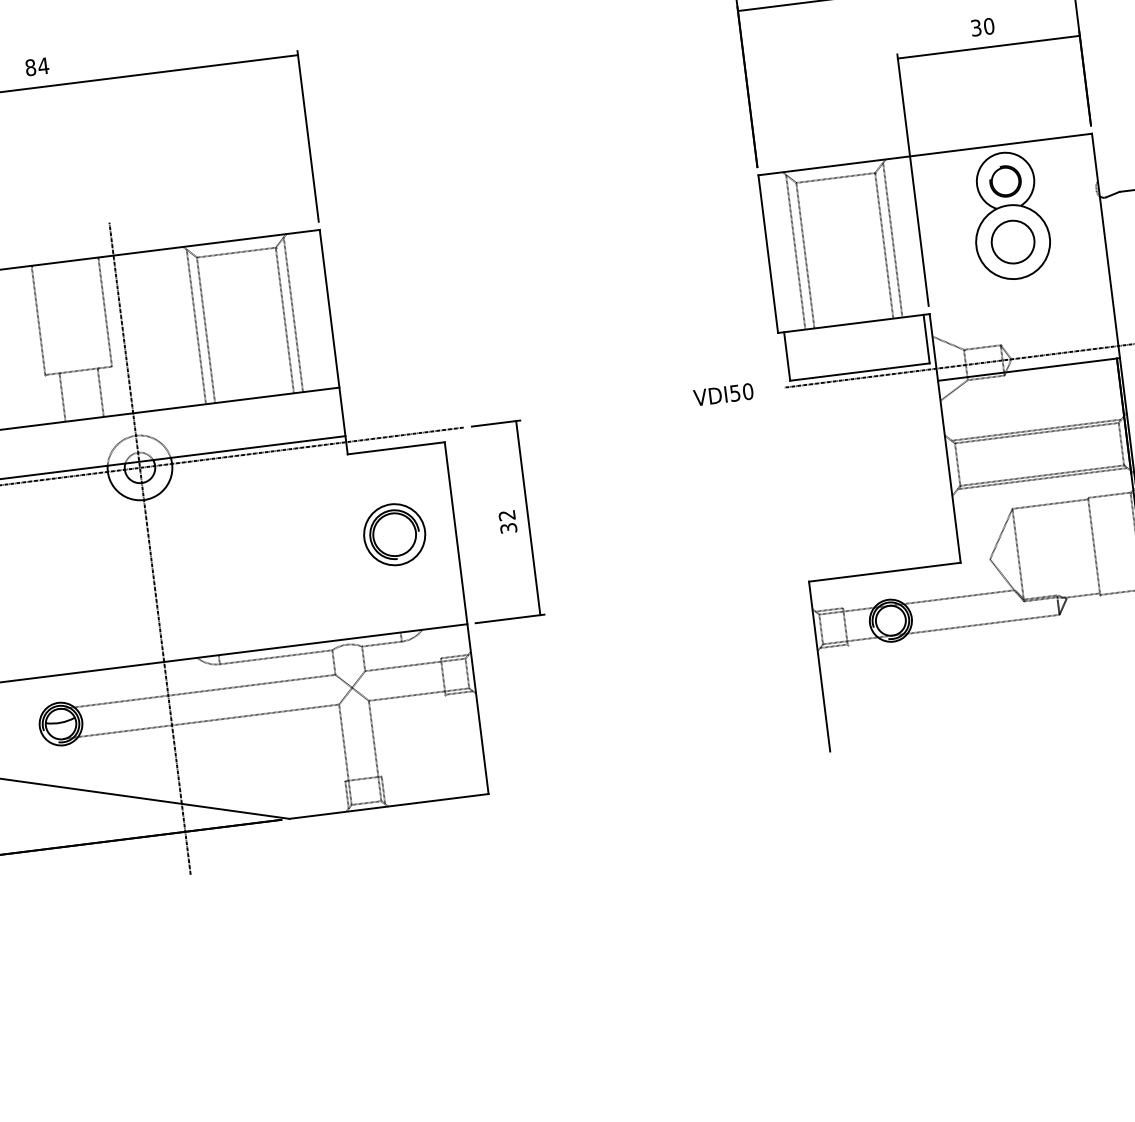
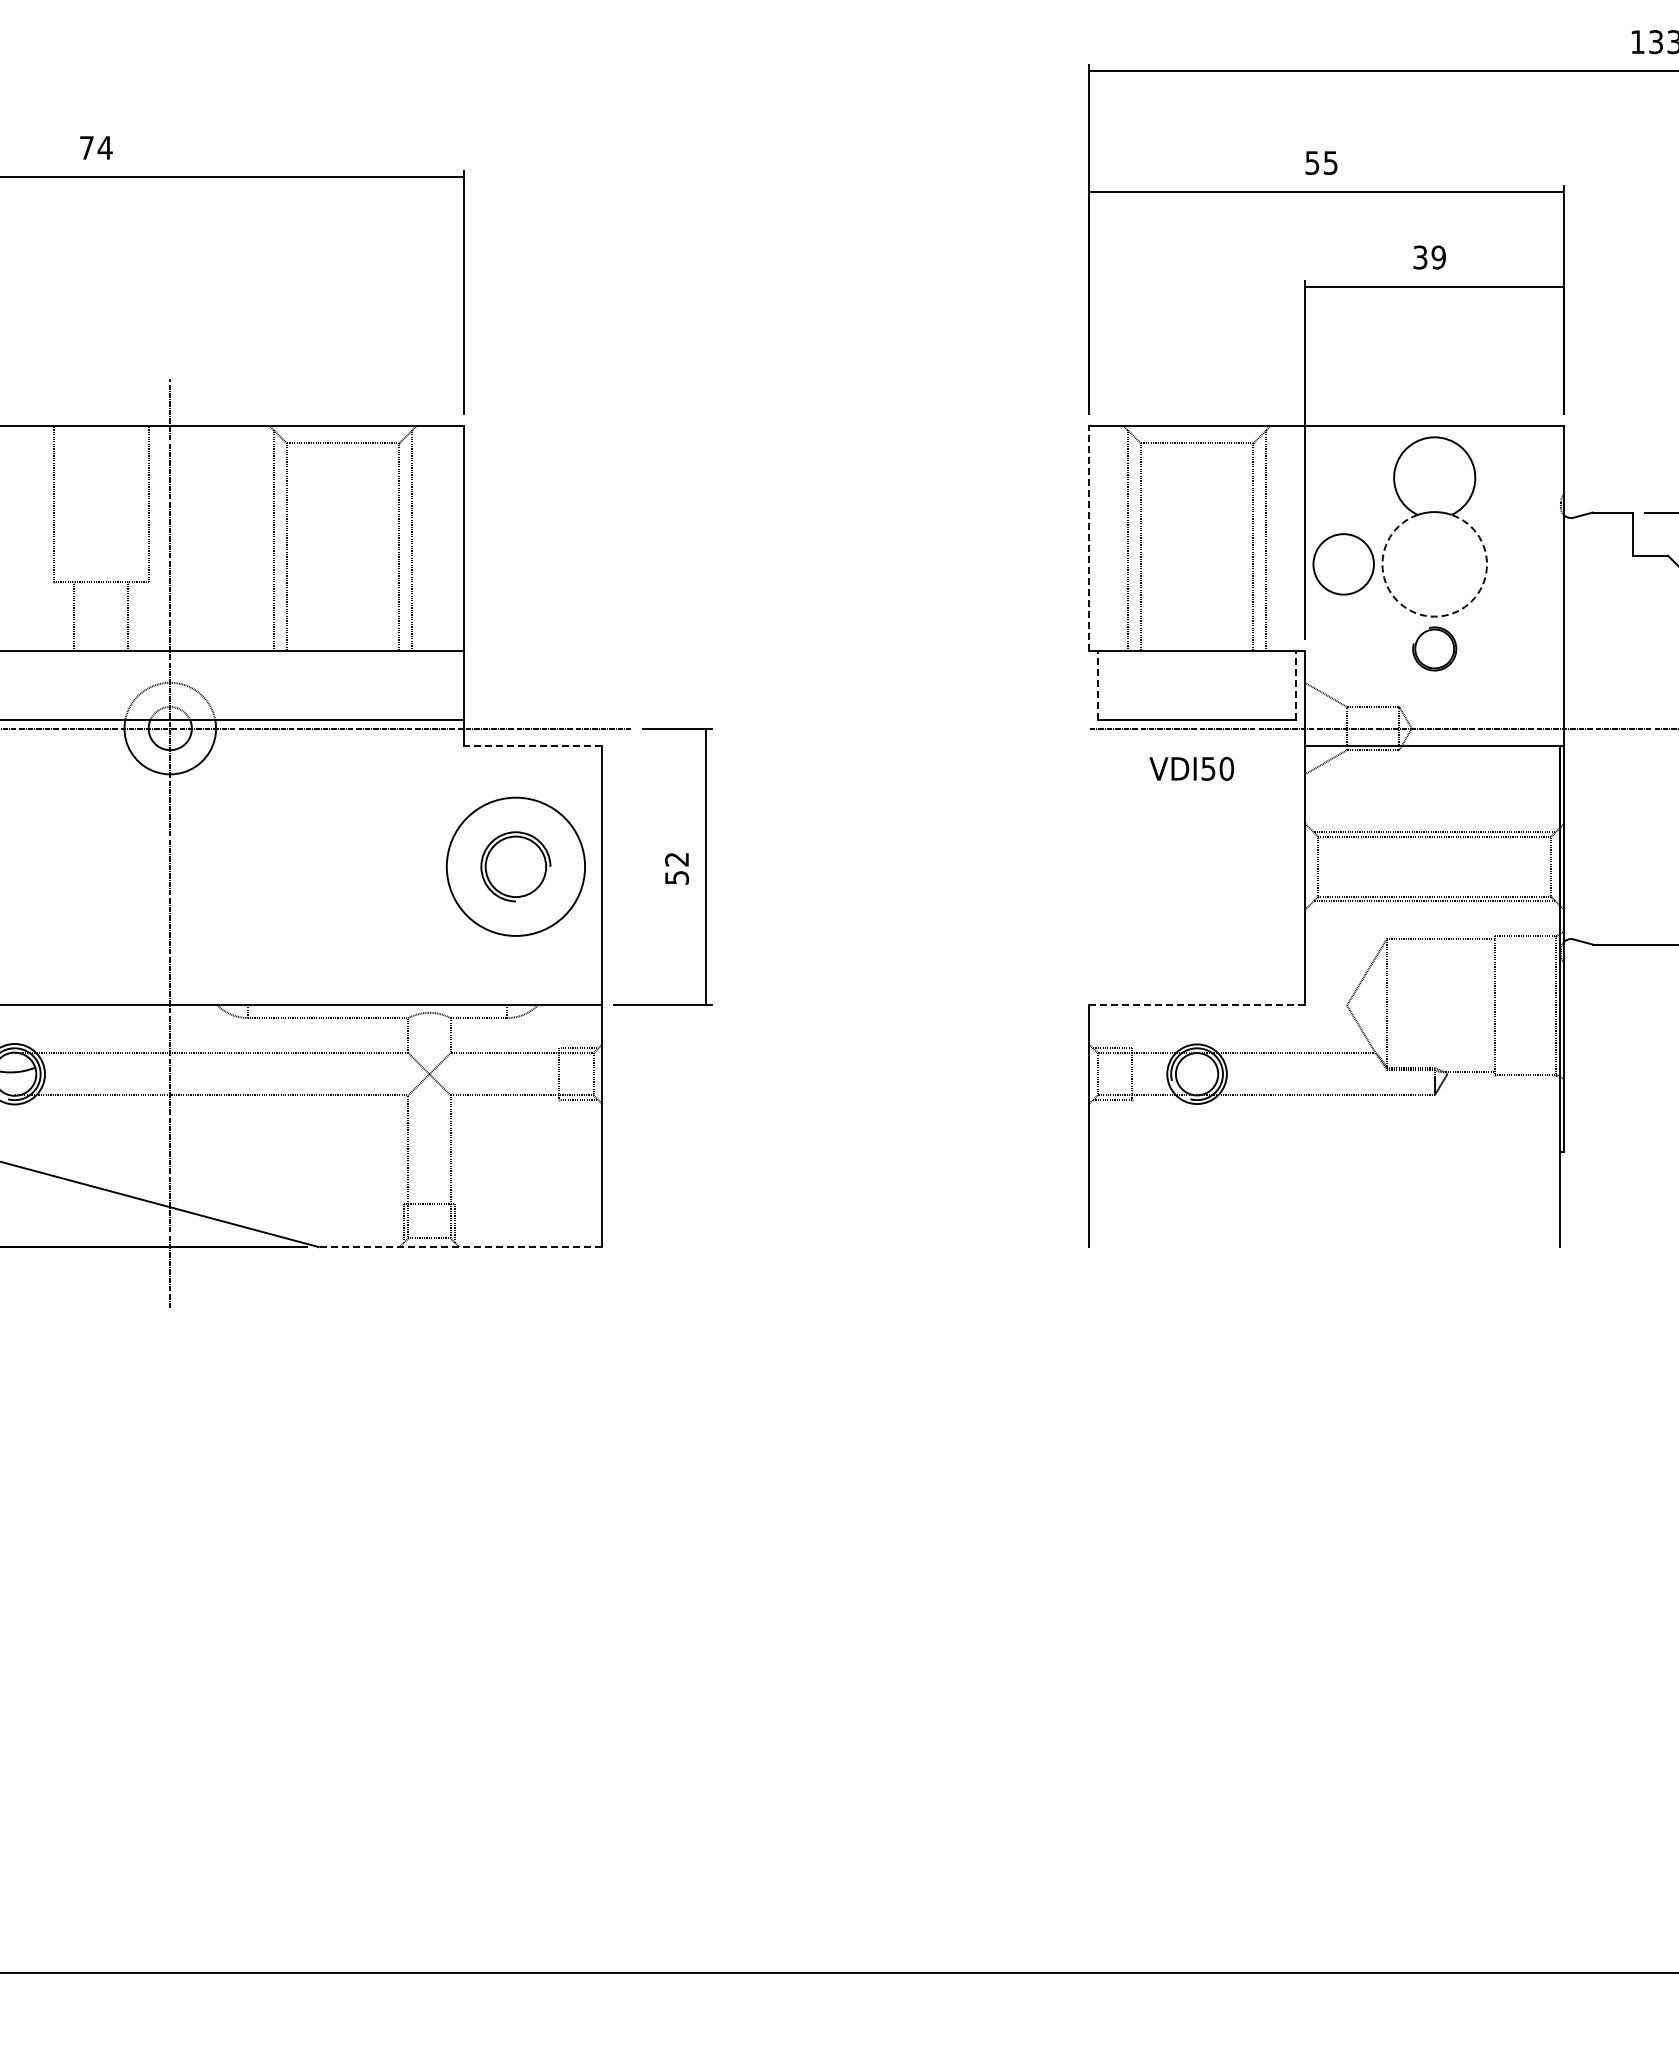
text: (988, 26) -> (1438, 257), 30 -> 39
text: (30, 67) -> (86, 147), 84 -> 74
part: (1005, 181) -> (1434, 648), moved
circle: (1012, 242) -> (1343, 564), moved
line: (768, 253) -> (1089, 537), solid -> dashed
arc: (1017, 278) -> (1434, 616), solid -> dashed
line: (926, 339) -> (1296, 685), solid -> dashed
line: (787, 356) -> (1097, 685), solid -> dashed
text: (723, 394) -> (1191, 768), moved
line: (395, 448) -> (532, 745), solid -> dashed
text: (508, 528) -> (676, 877), 32 -> 52
circle: (394, 534) -> (515, 866), size x1.6
line: (884, 572) -> (1196, 1005), solid -> dashed
line: (389, 806) -> (460, 1247), solid -> dashed

